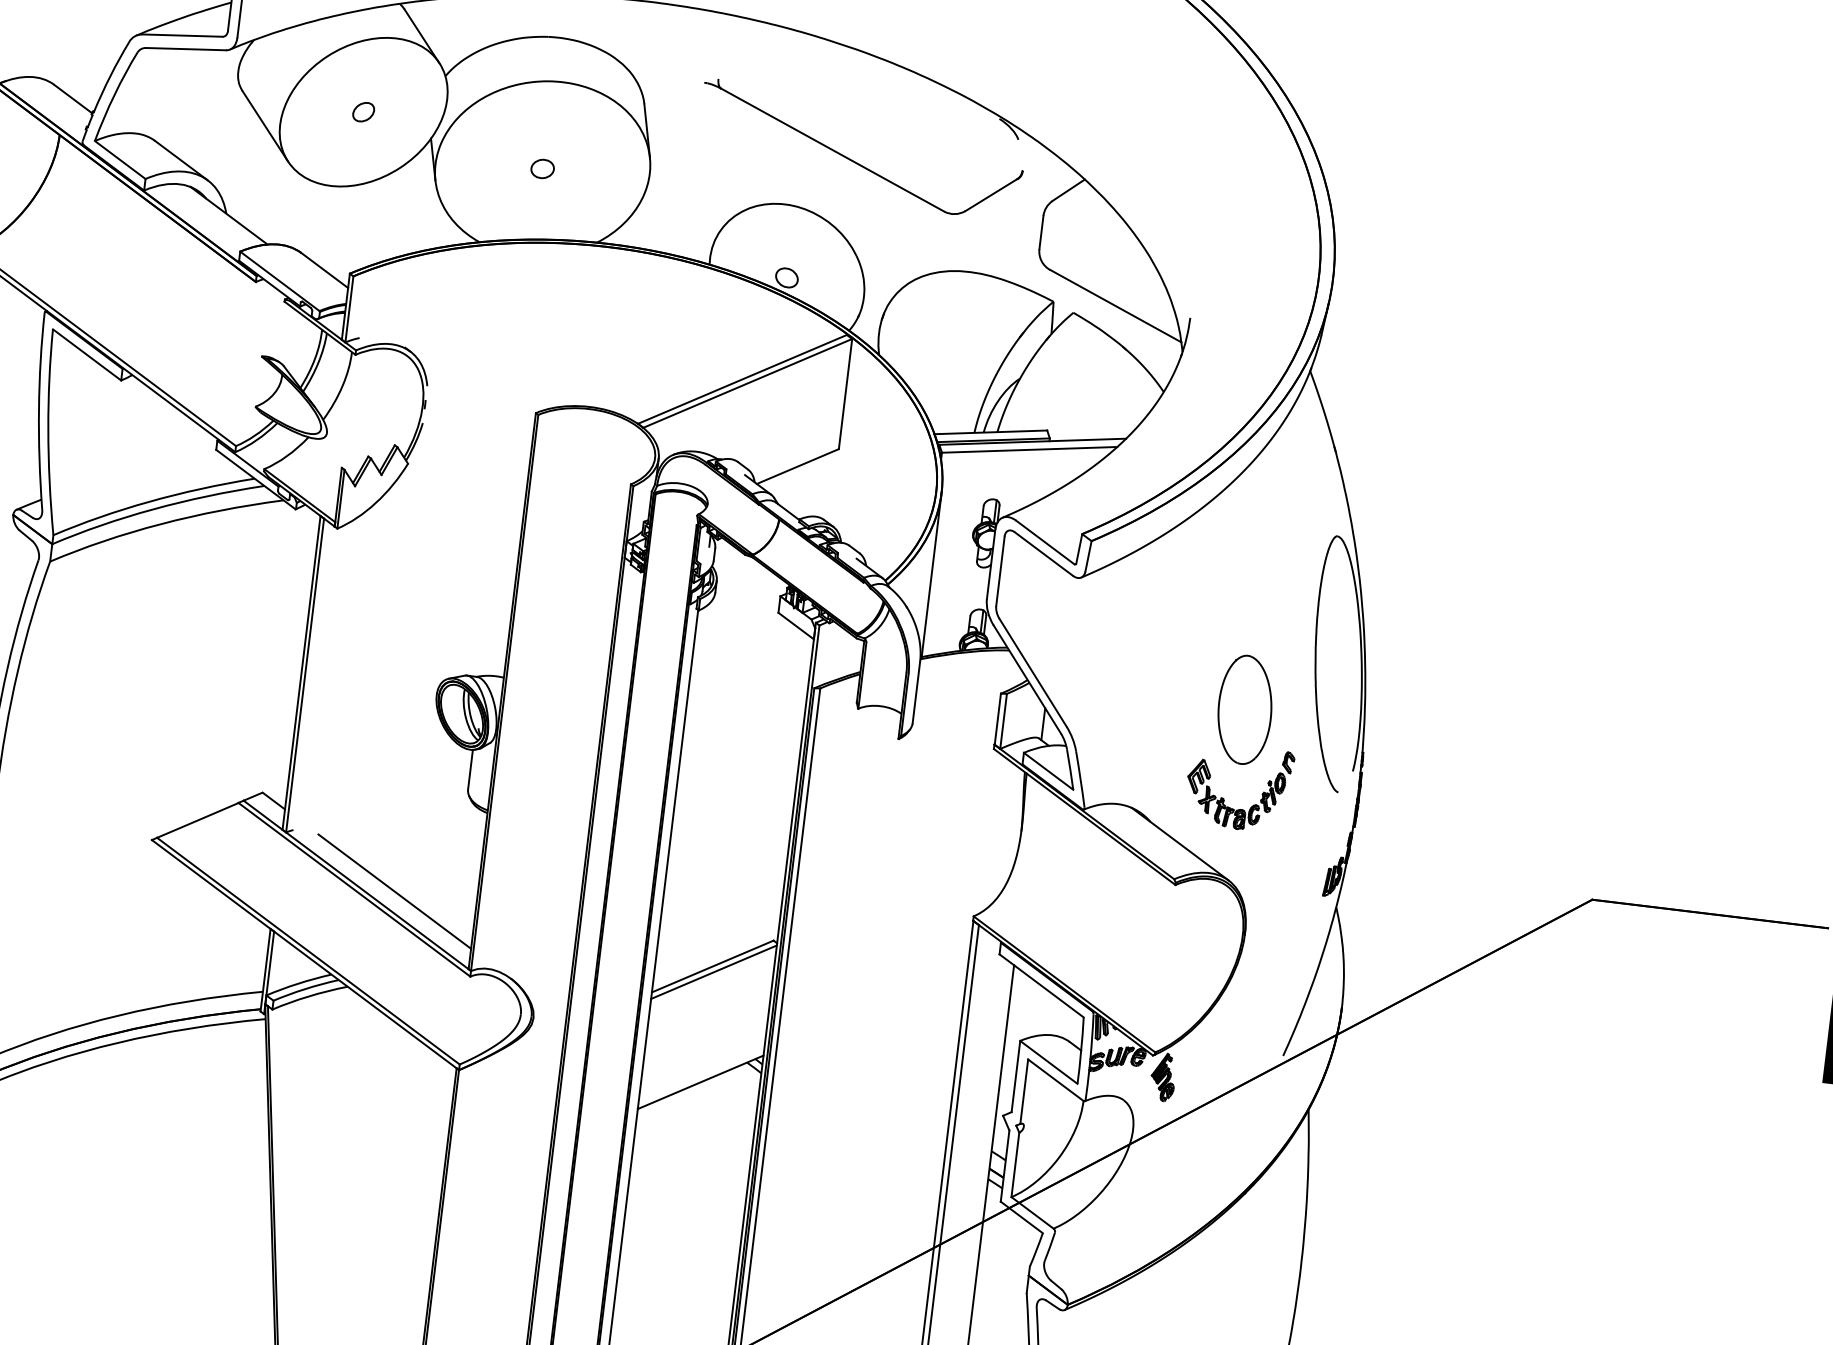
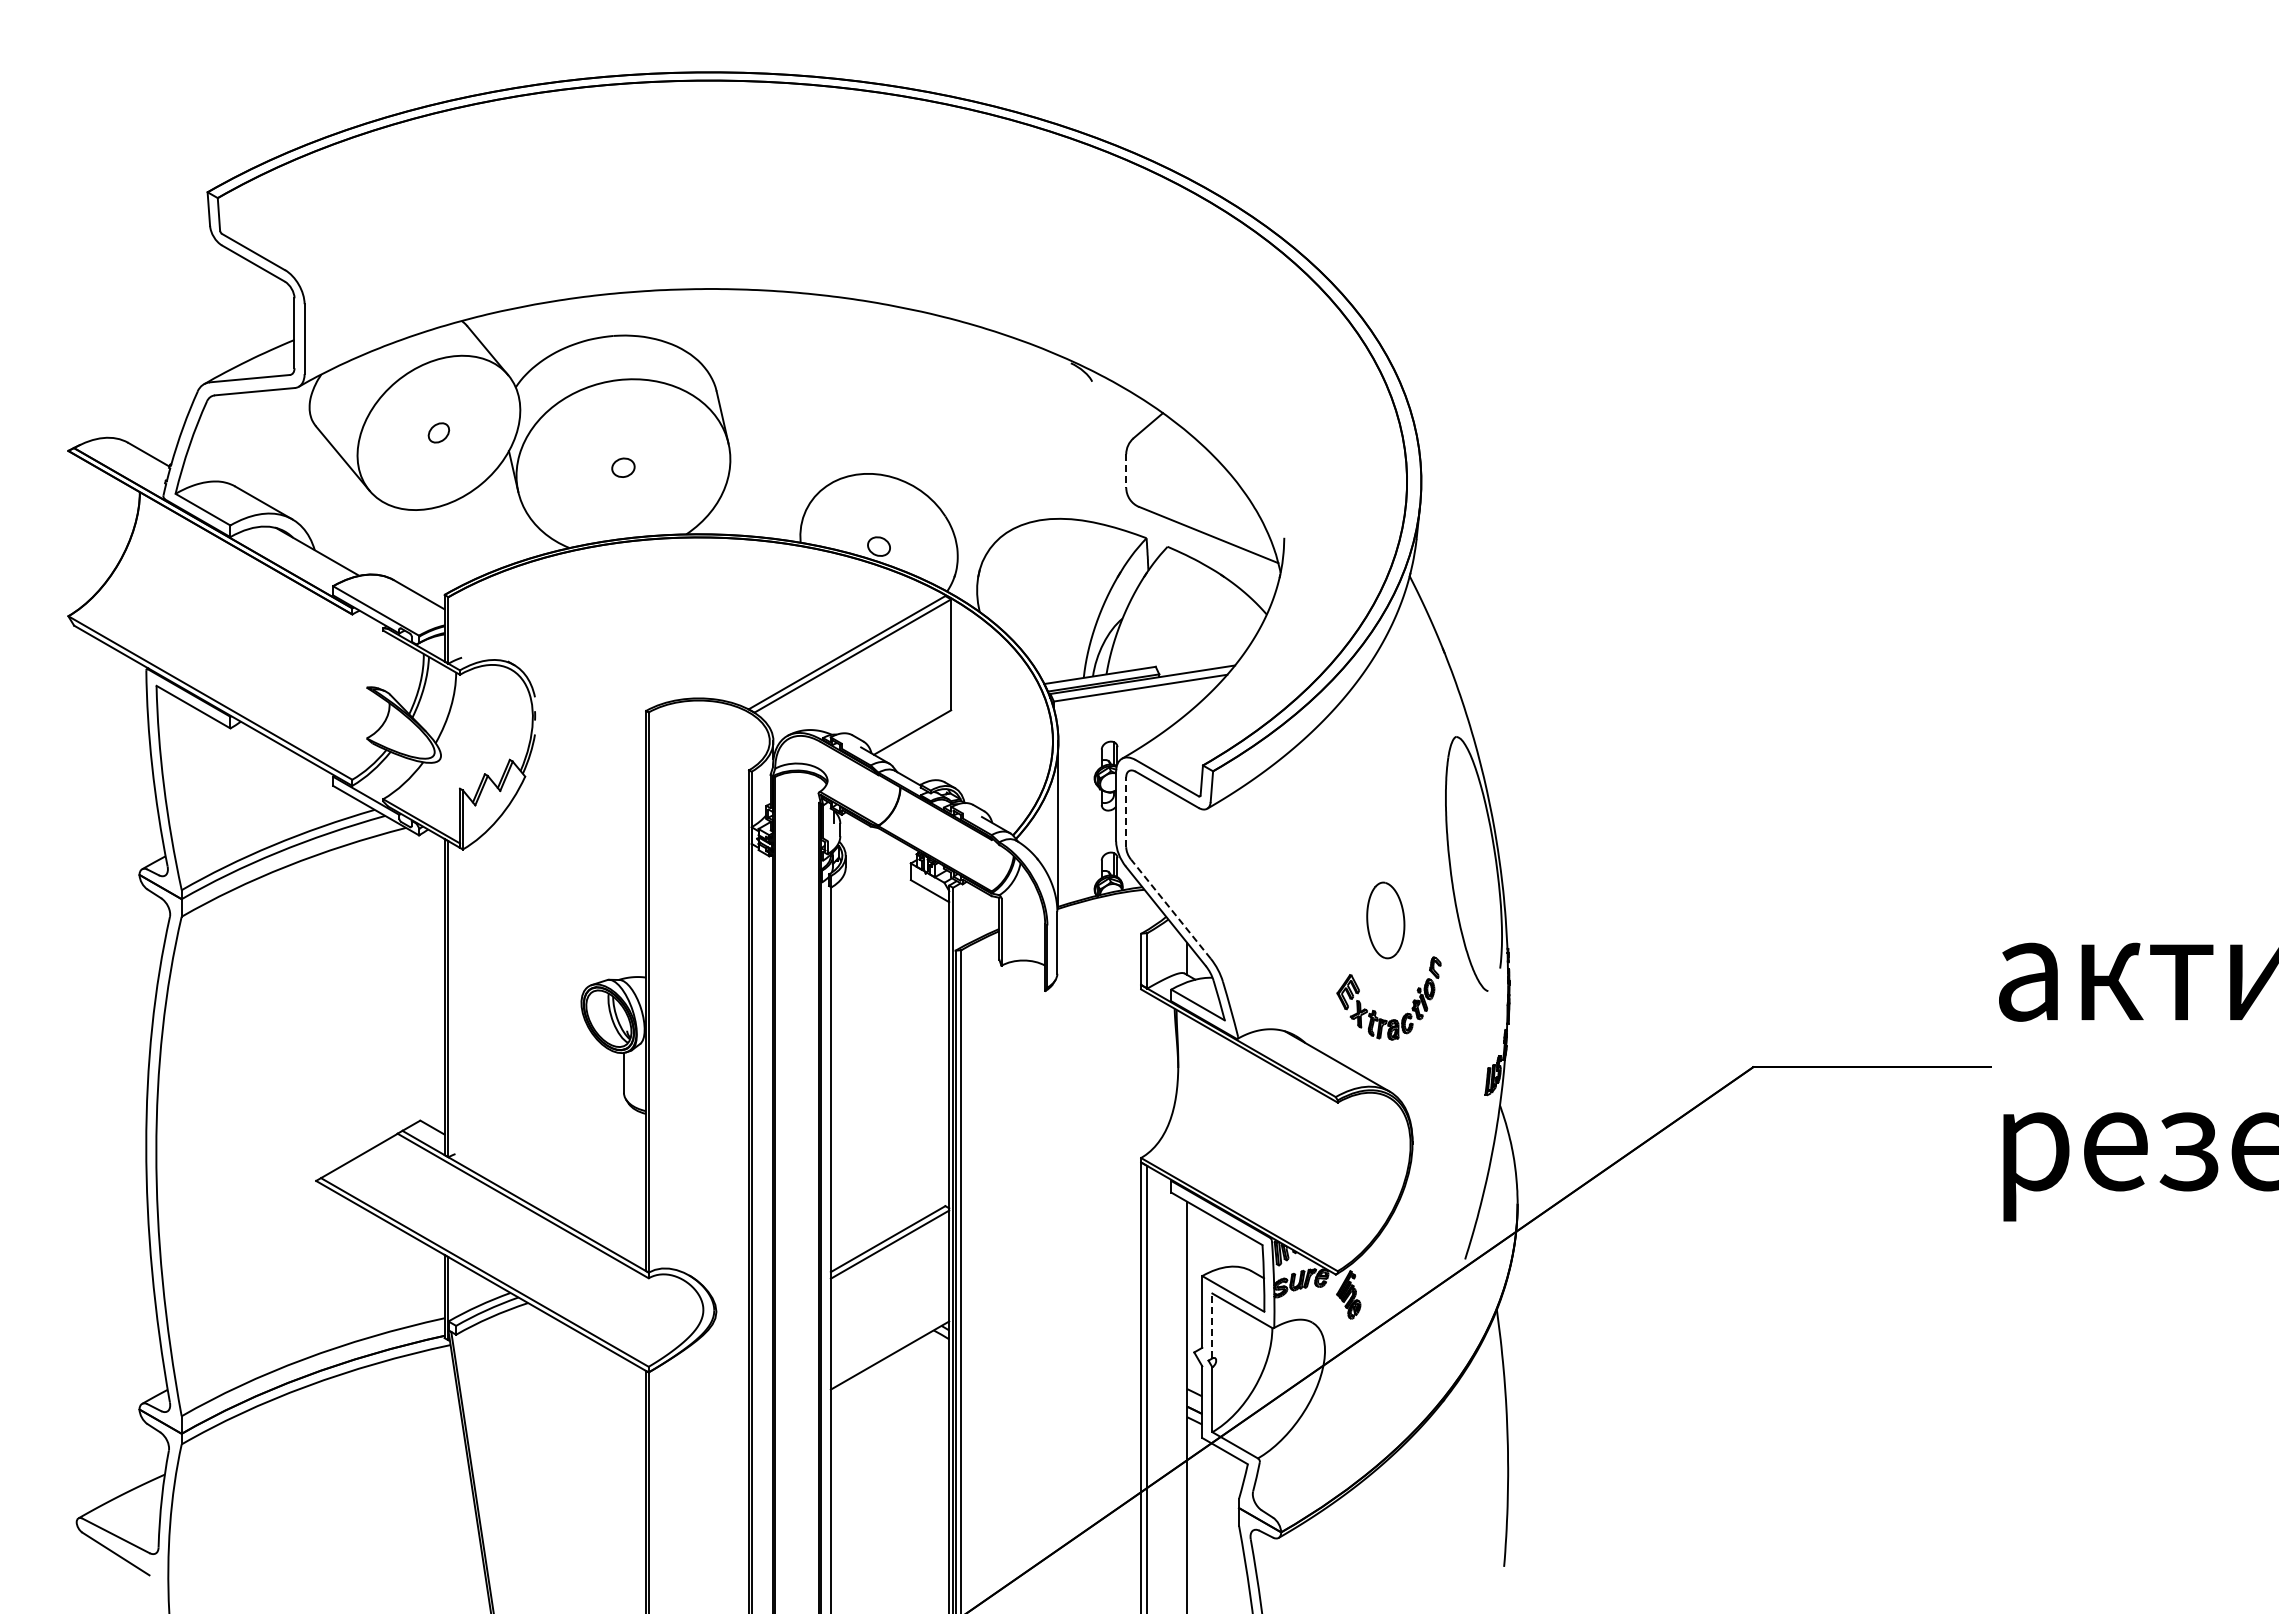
part: (854, 161) -> (932, 422), removed
line: (1041, 232) -> (1126, 470), solid -> dashed
line: (1000, 571) -> (1126, 812), solid -> dashed
line: (1032, 673) -> (1170, 909), solid -> dashed
part: (1244, 709) -> (1385, 920), size x0.7
line: (394, 891) -> (563, 1202), removed
line: (1024, 1091) -> (1212, 1325), solid -> dashed

